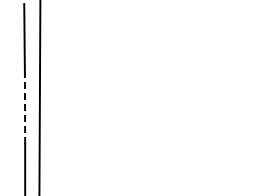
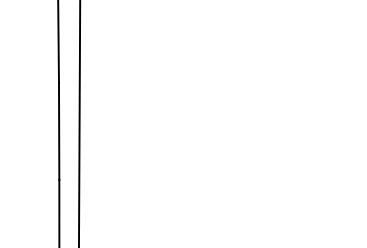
line: (25, 108) -> (59, 130), dashed -> solid

